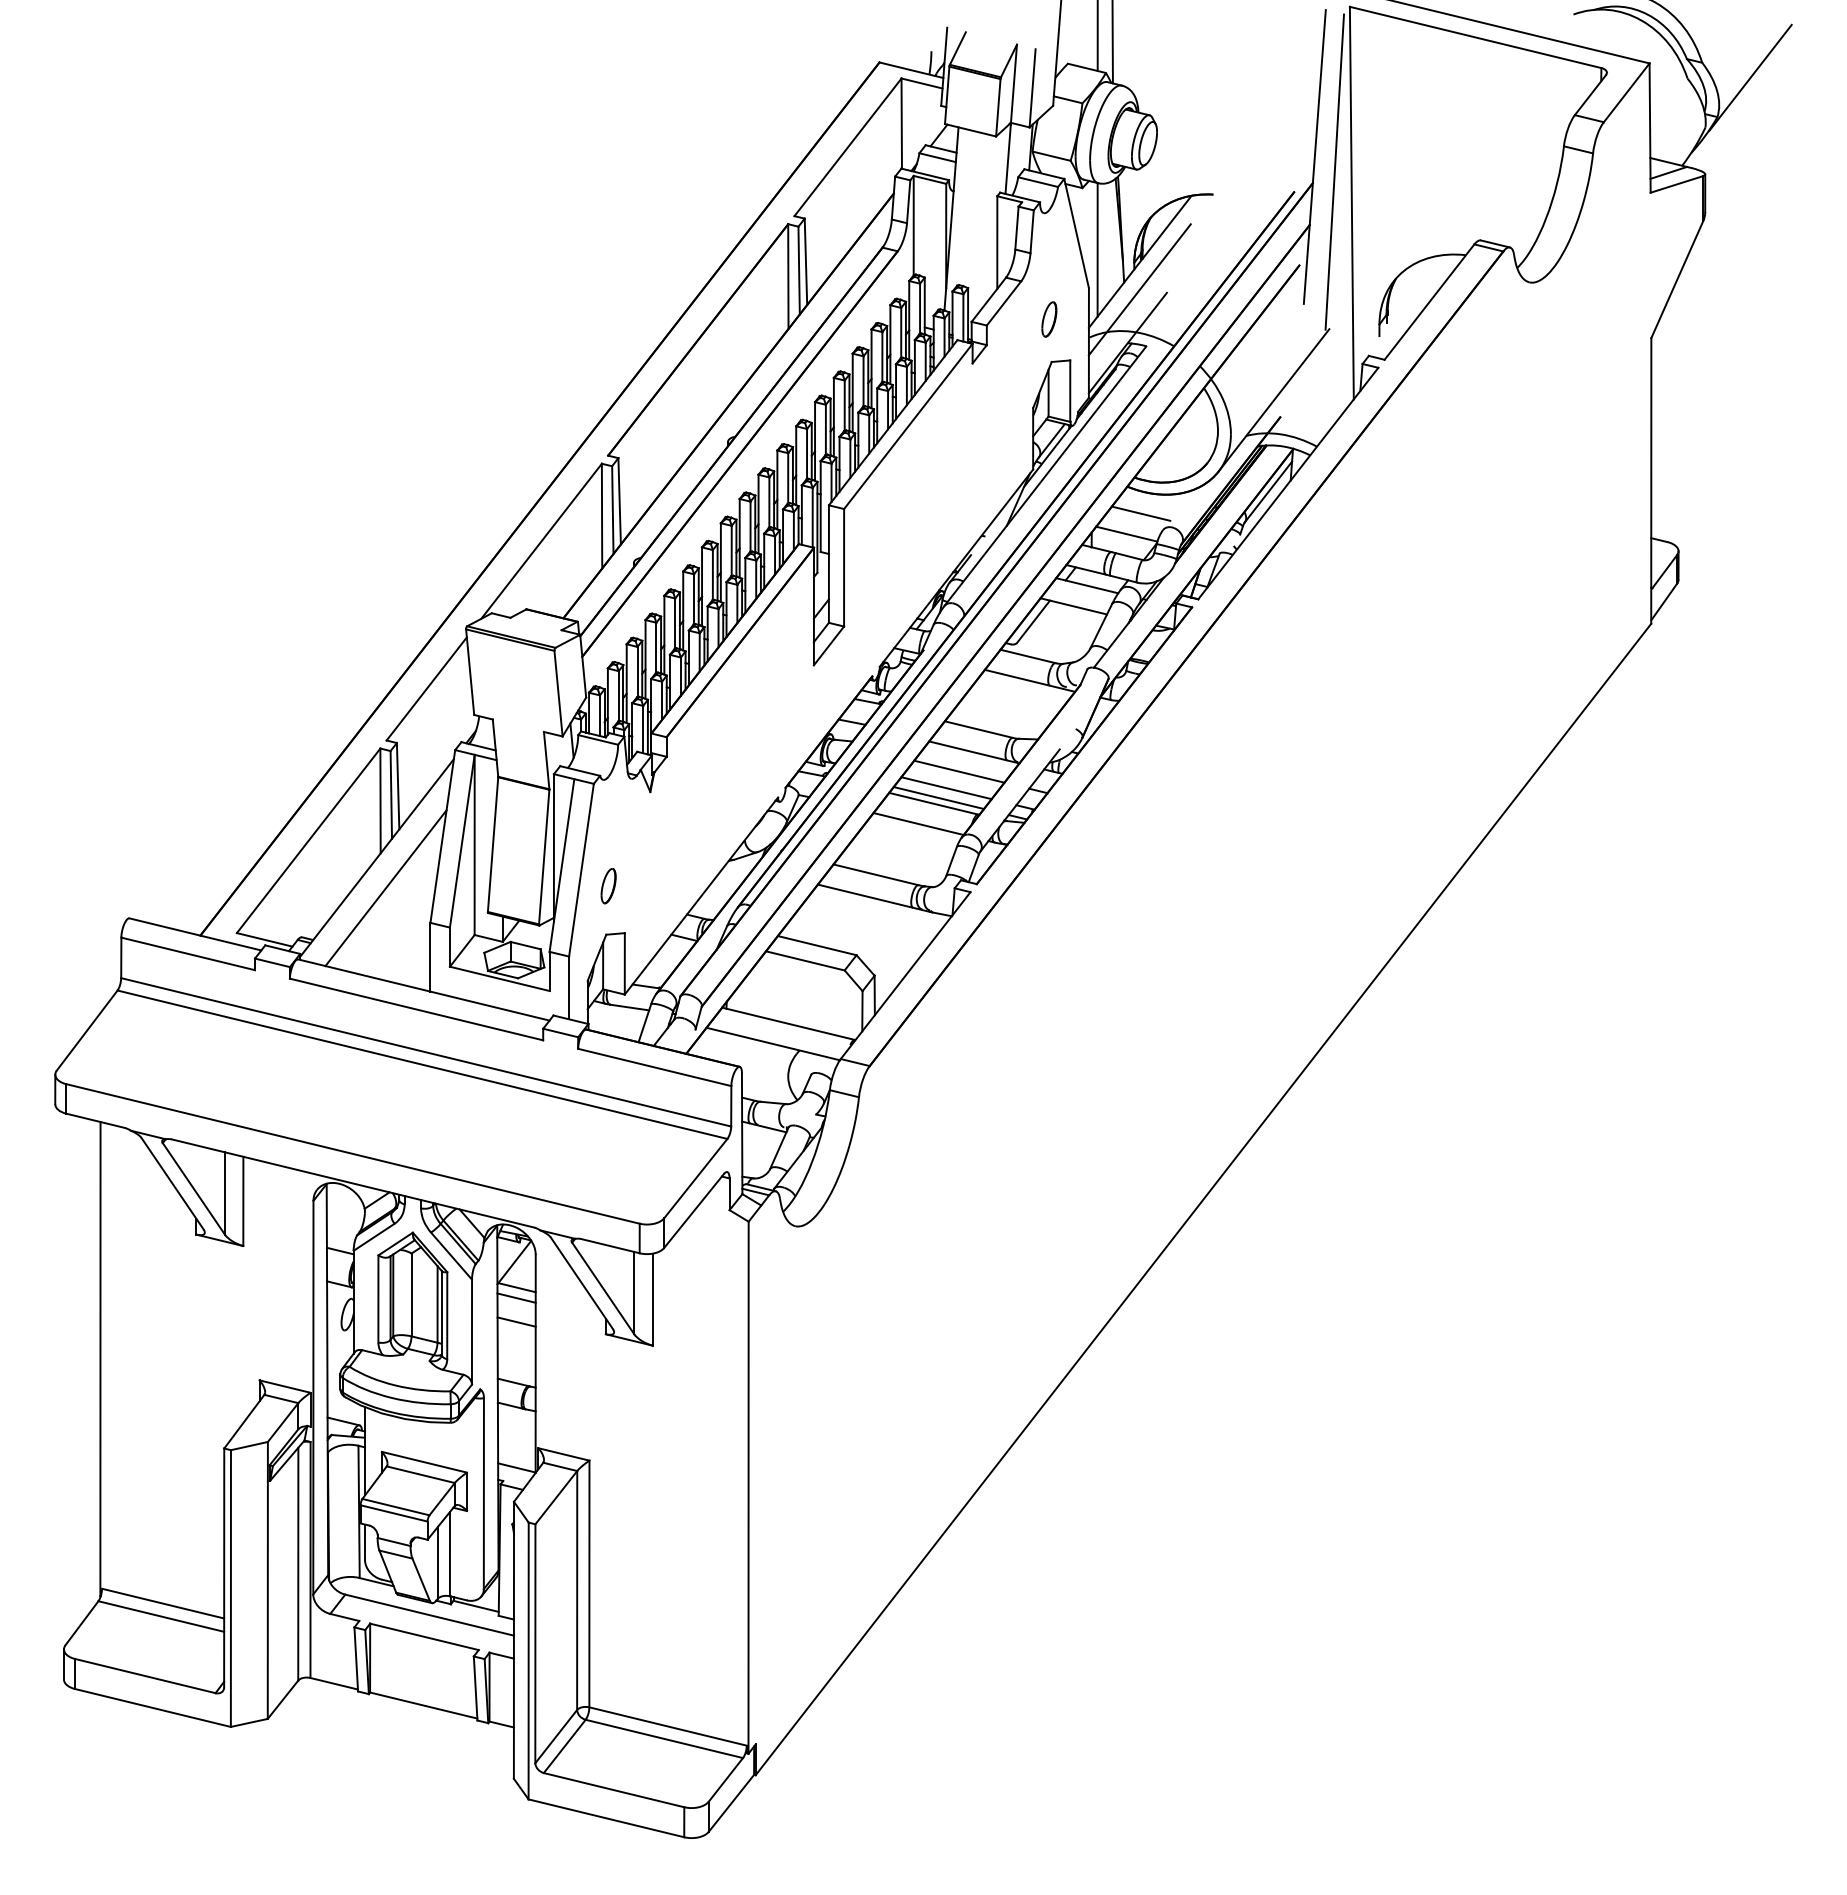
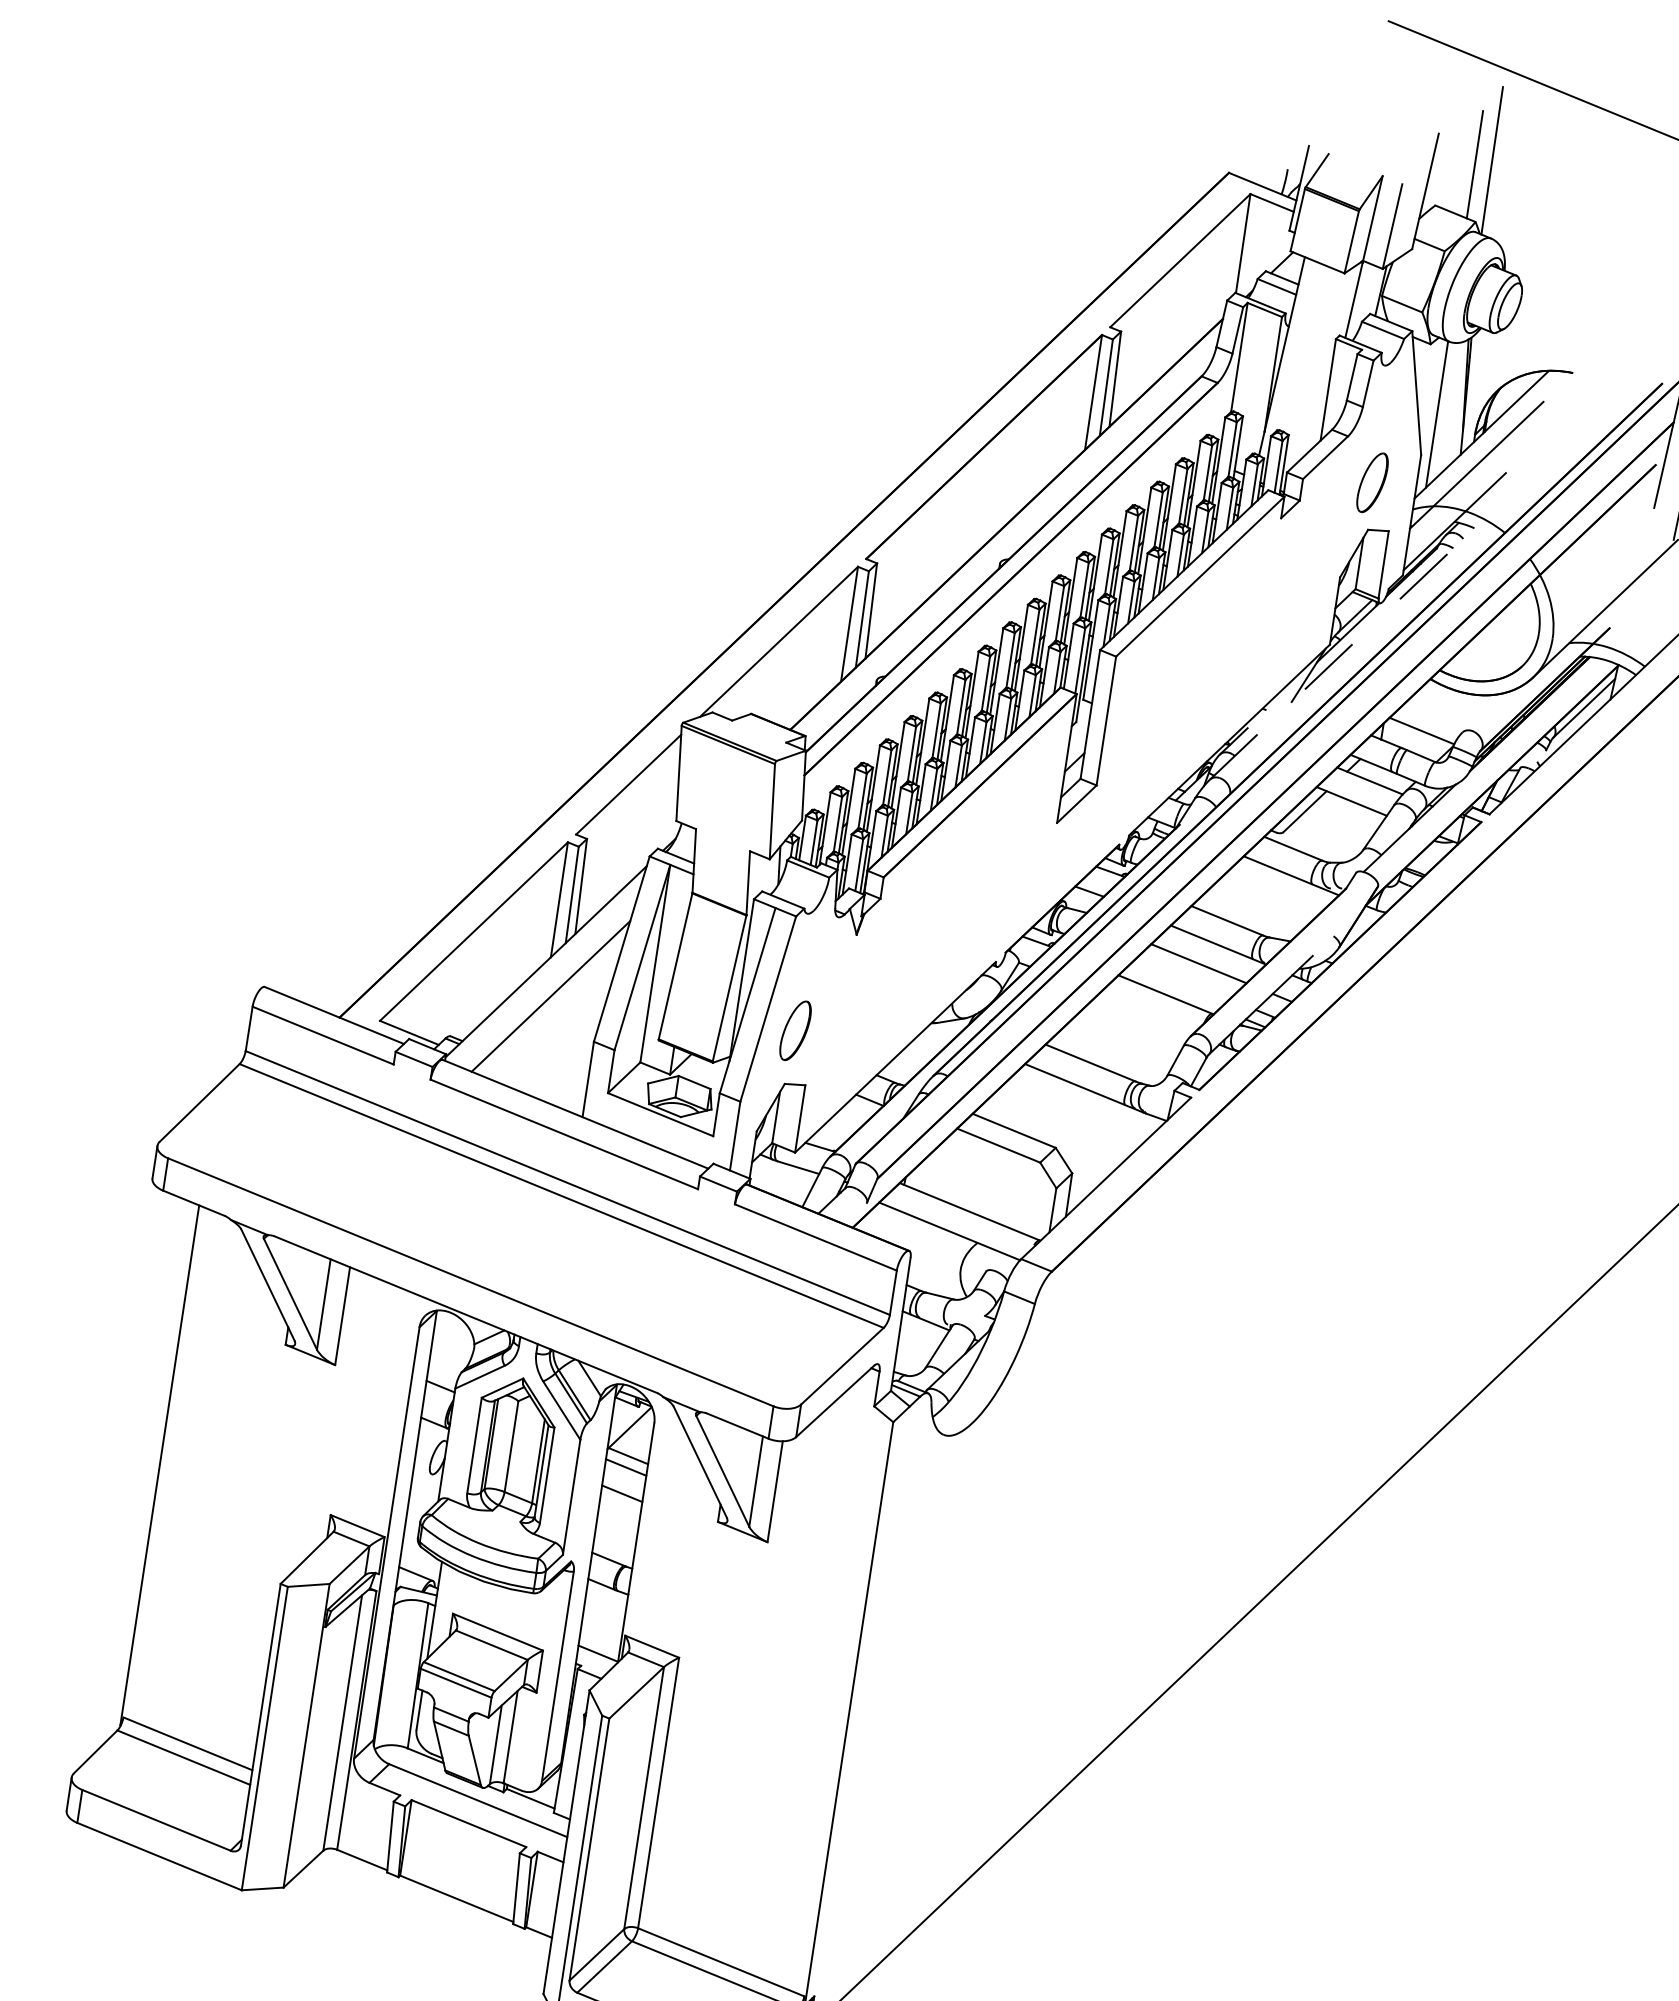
part: (1049, 319) -> (1372, 482), size x1.6
line: (1045, 475) -> (1342, 653), solid -> dashed
line: (1140, 513) -> (1440, 710), removed
line: (946, 788) -> (1182, 980), removed
line: (938, 798) -> (1171, 989), removed
line: (918, 824) -> (1145, 1014), removed
part: (608, 886) -> (795, 1031), size x1.6

